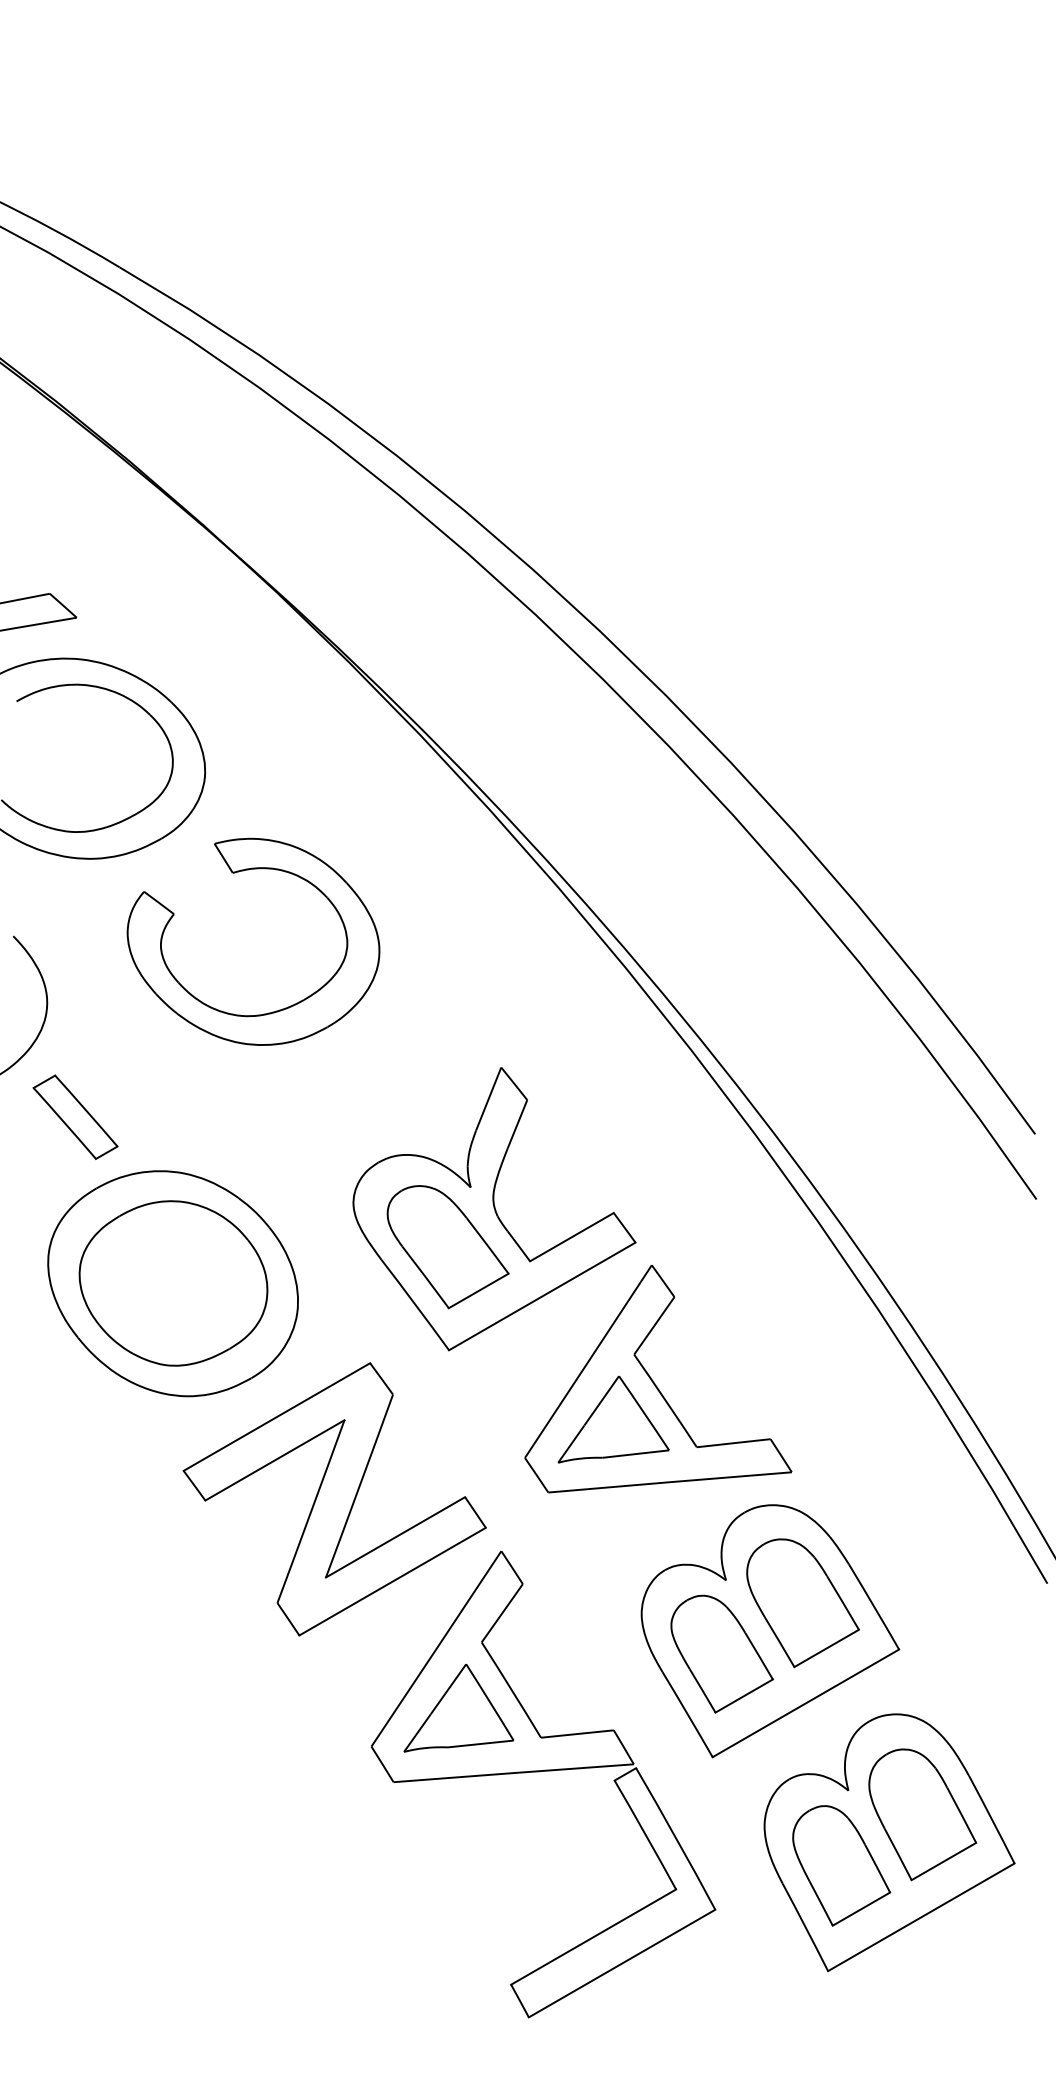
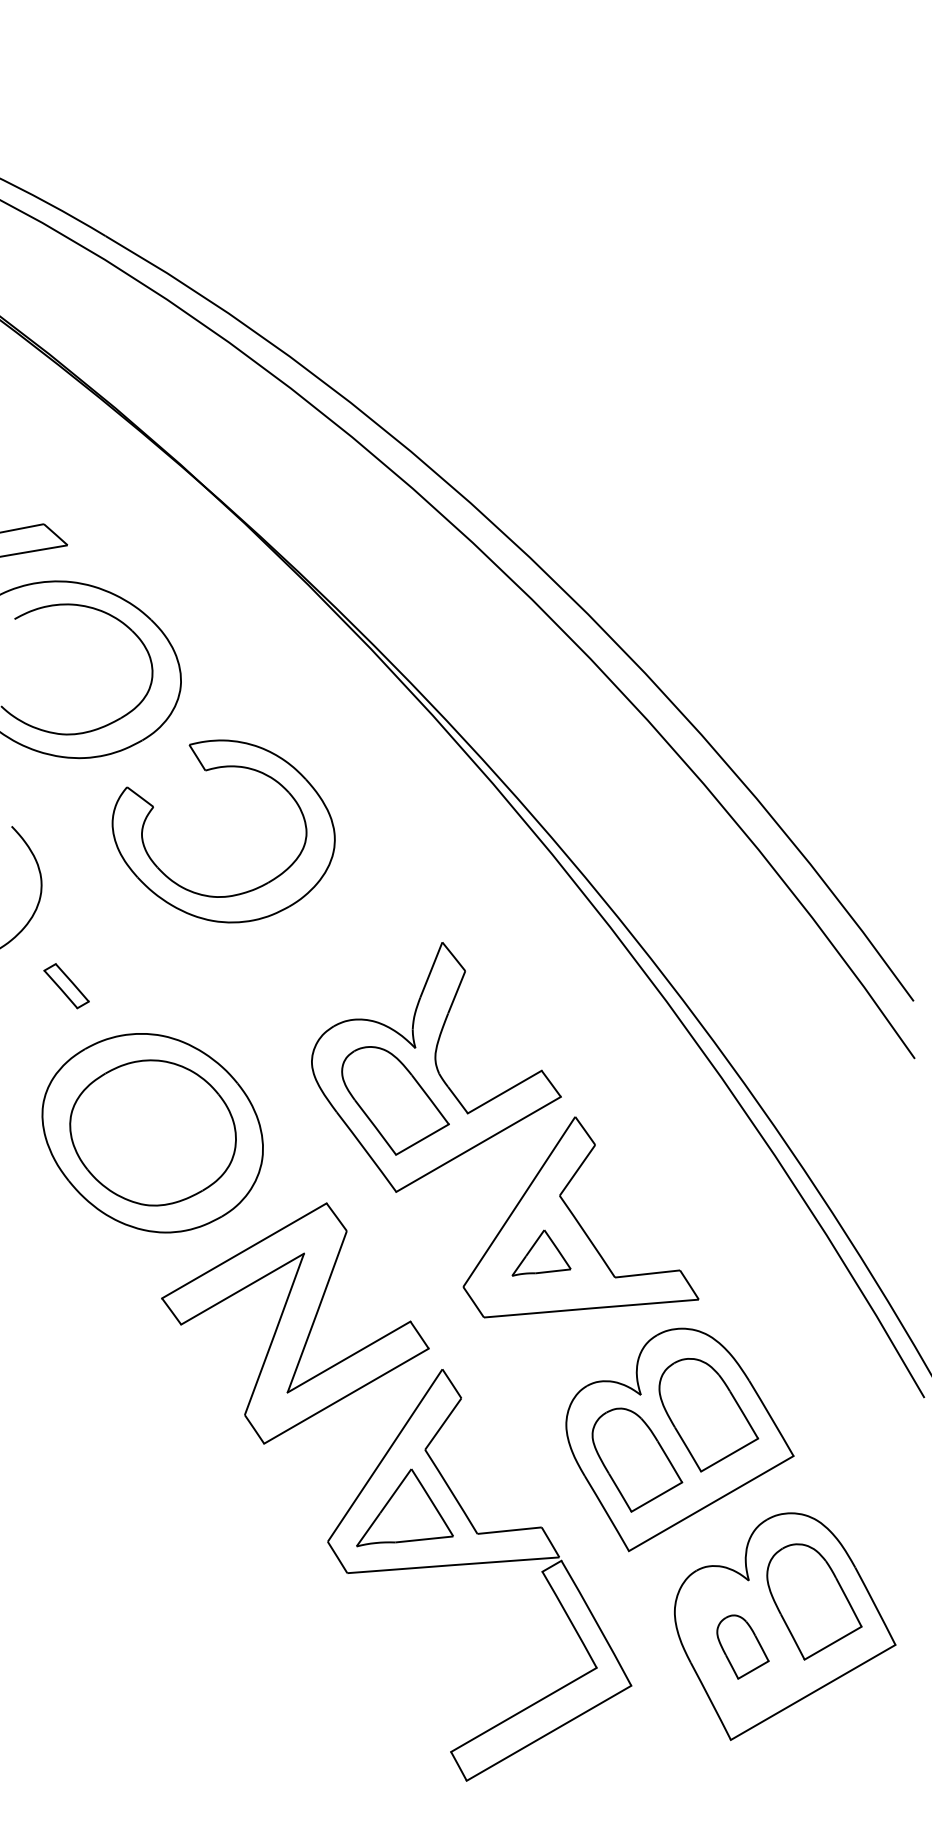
part: (75, 1116) -> (66, 985), size x0.6
part: (613, 1419) -> (541, 1253), size x0.6
part: (841, 1865) -> (742, 1646), size x0.6

